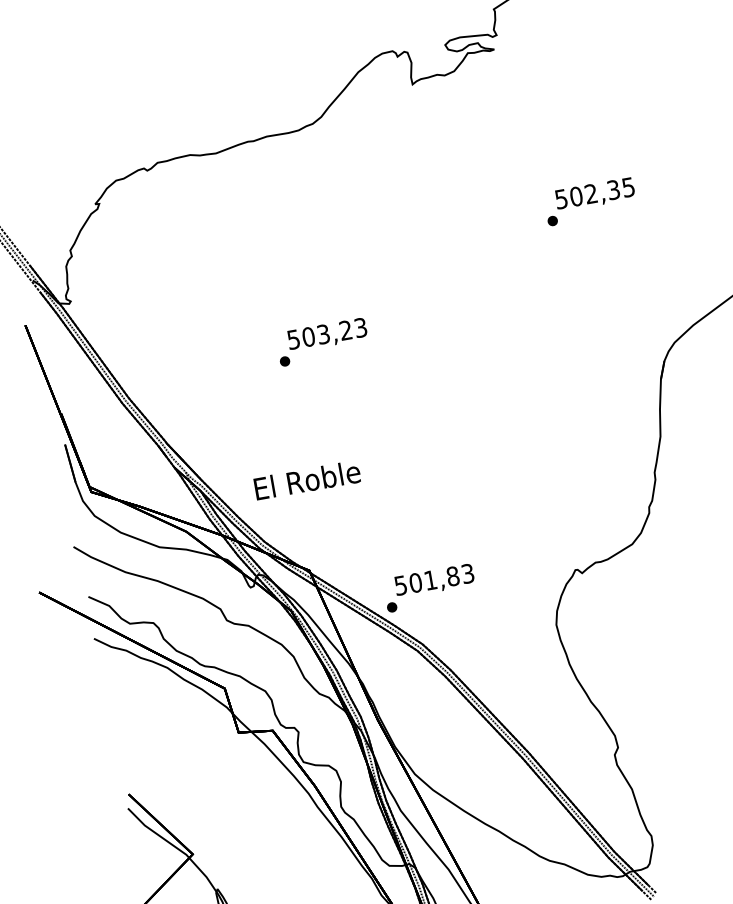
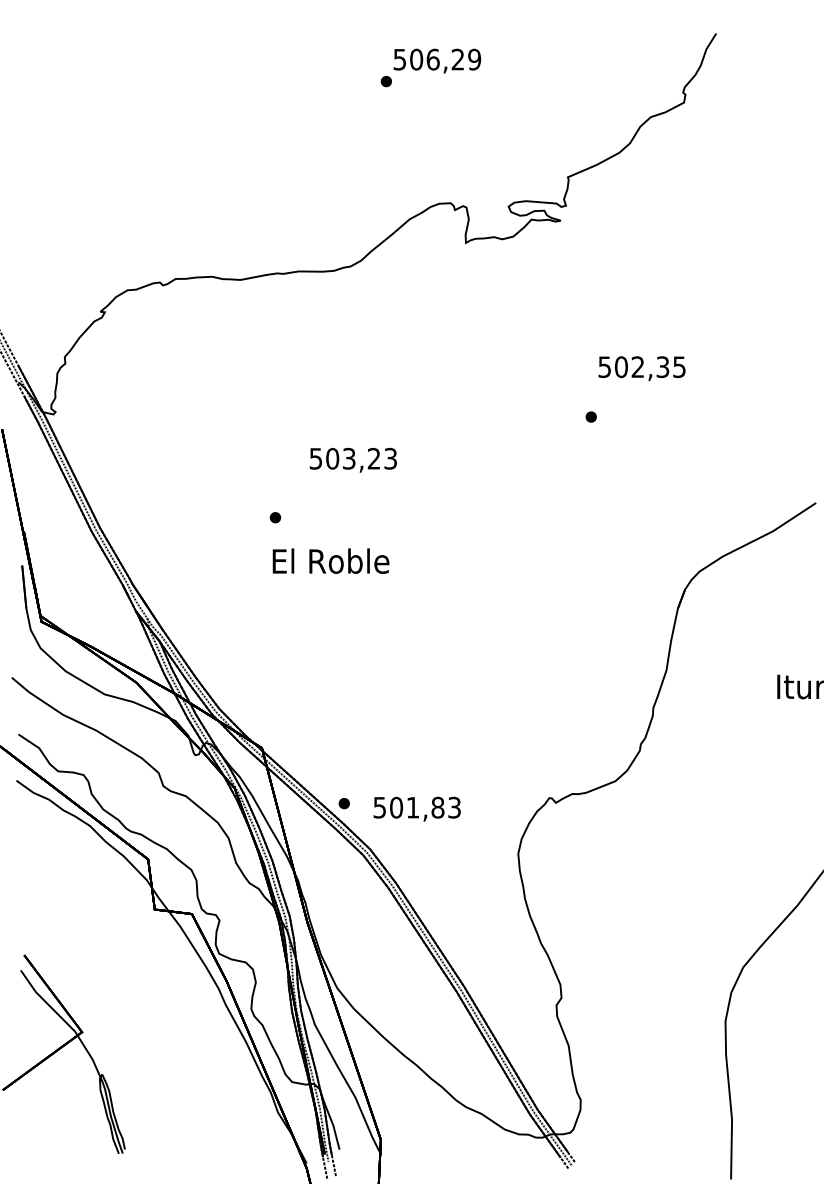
text: (594, 194) -> (641, 368), moved
text: (326, 334) -> (352, 459), moved
text: (306, 479) -> (330, 560), moved
text: (433, 580) -> (416, 808), moved

